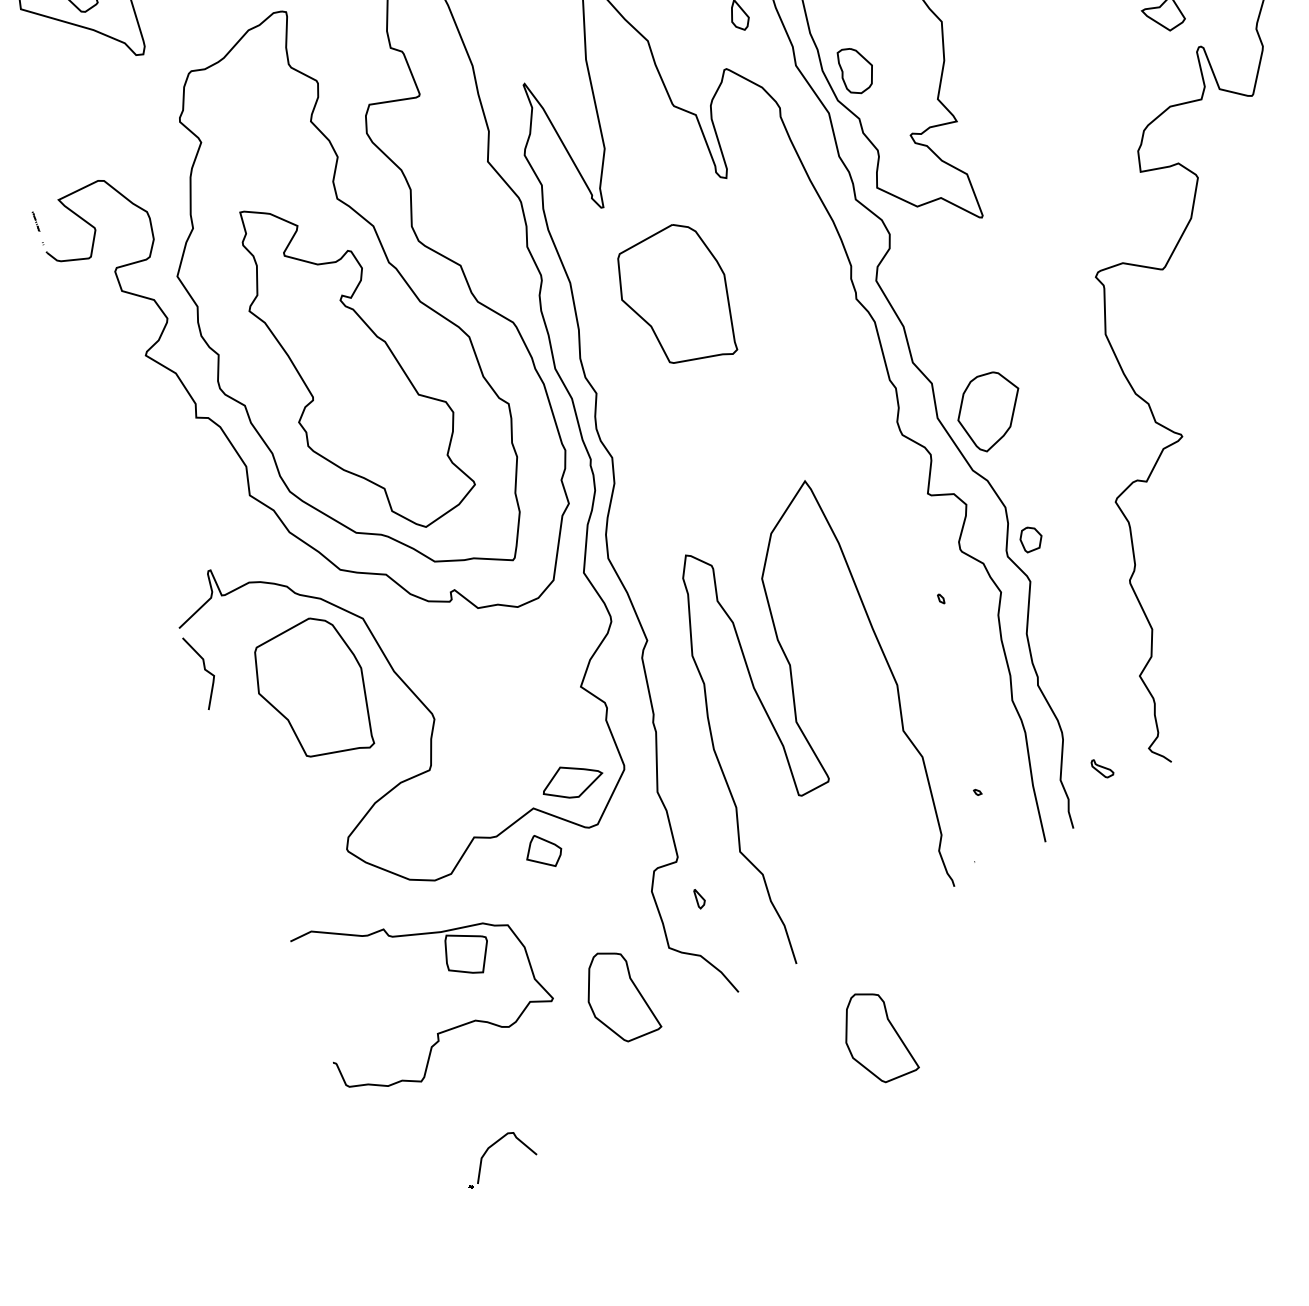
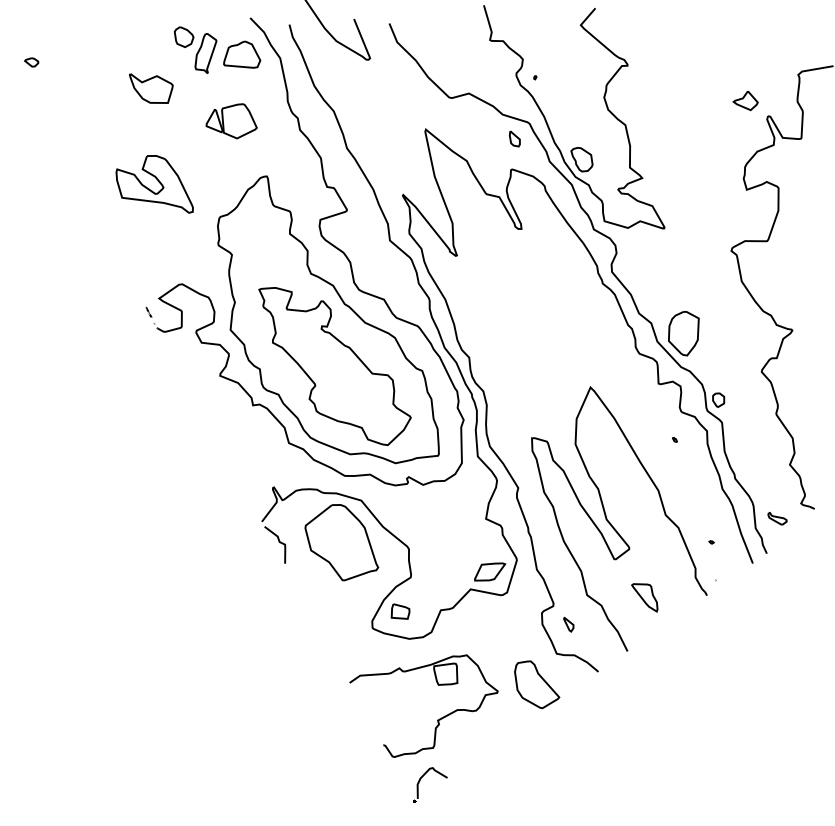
part: (678, 294) -> (505, 296), removed
part: (1102, 768) -> (777, 518), size x1.43
part: (544, 850) -> (400, 611), moved
part: (842, 872) -> (644, 597), added
part: (698, 898) -> (568, 624), size x1.43
part: (883, 1038) -> (681, 684), removed
part: (487, 1153) -> (420, 781), moved

